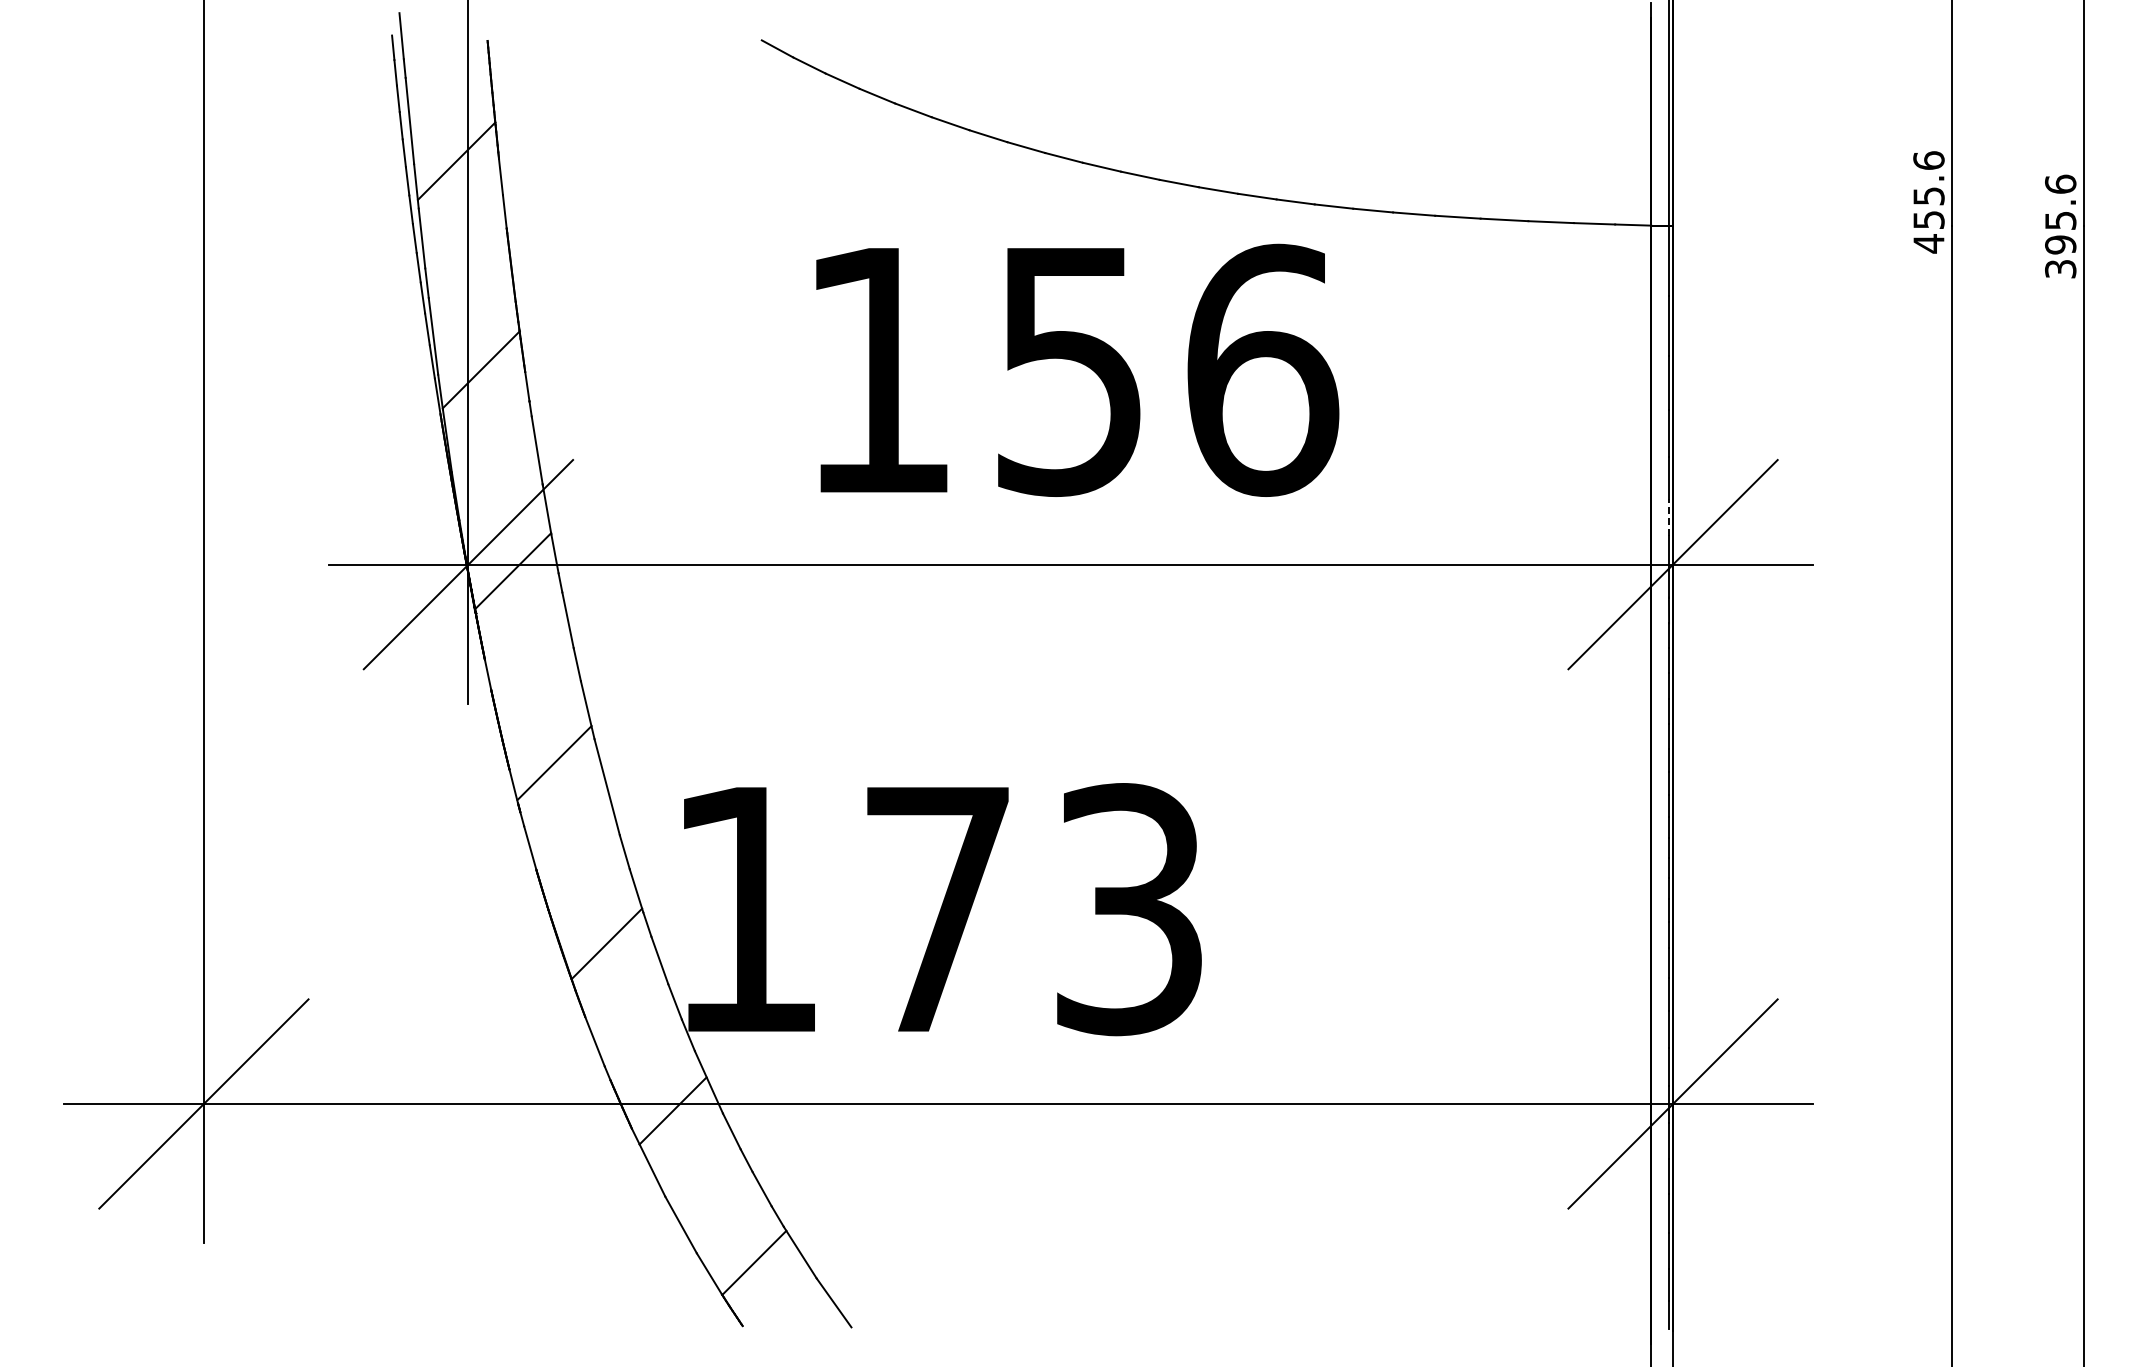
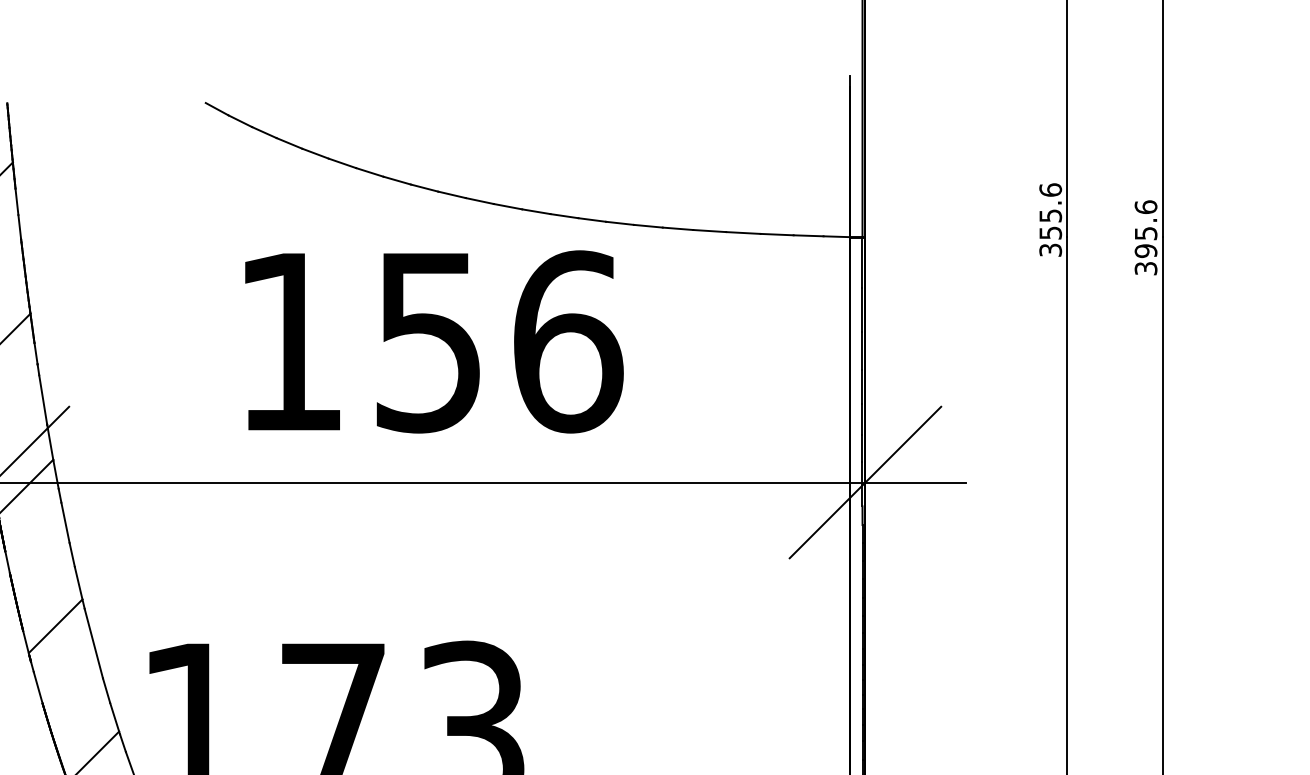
text: (1928, 243) -> (1050, 250), 455.6 -> 355.6
line: (1668, 517) -> (862, 448), dashed -> solid

